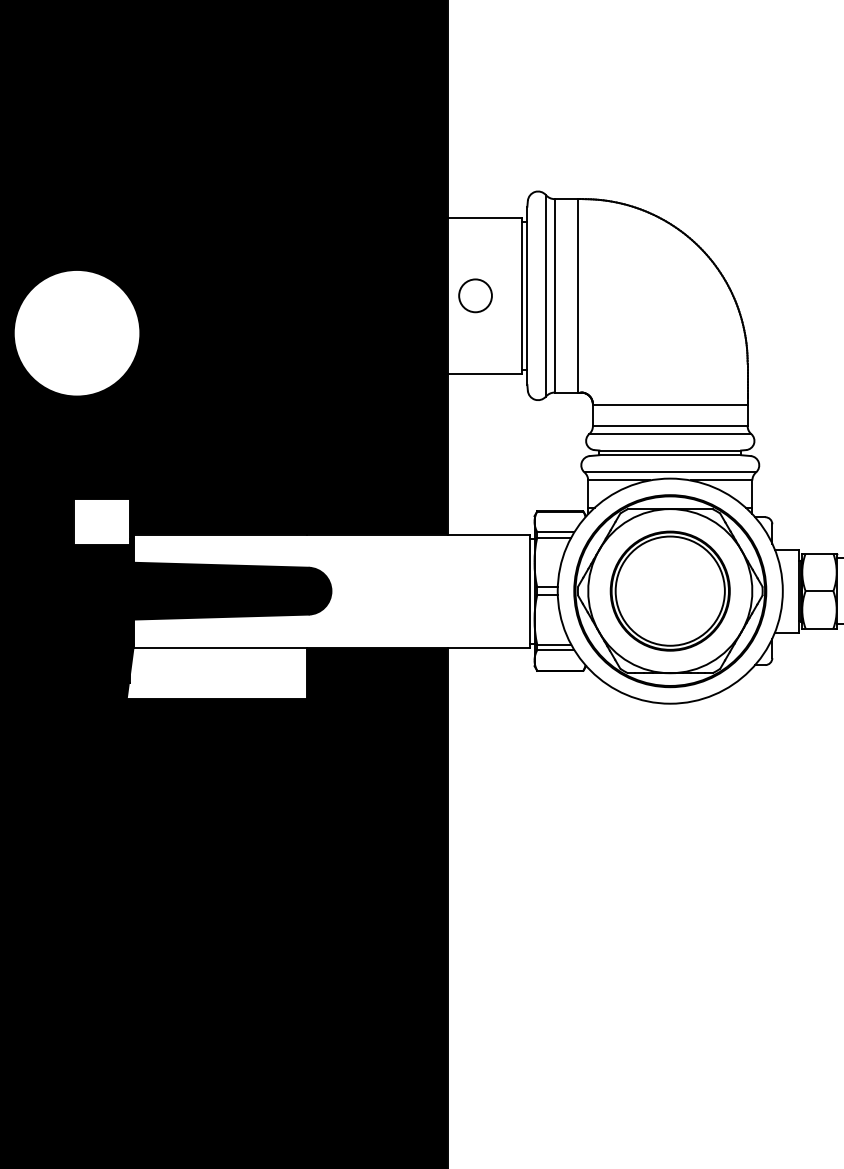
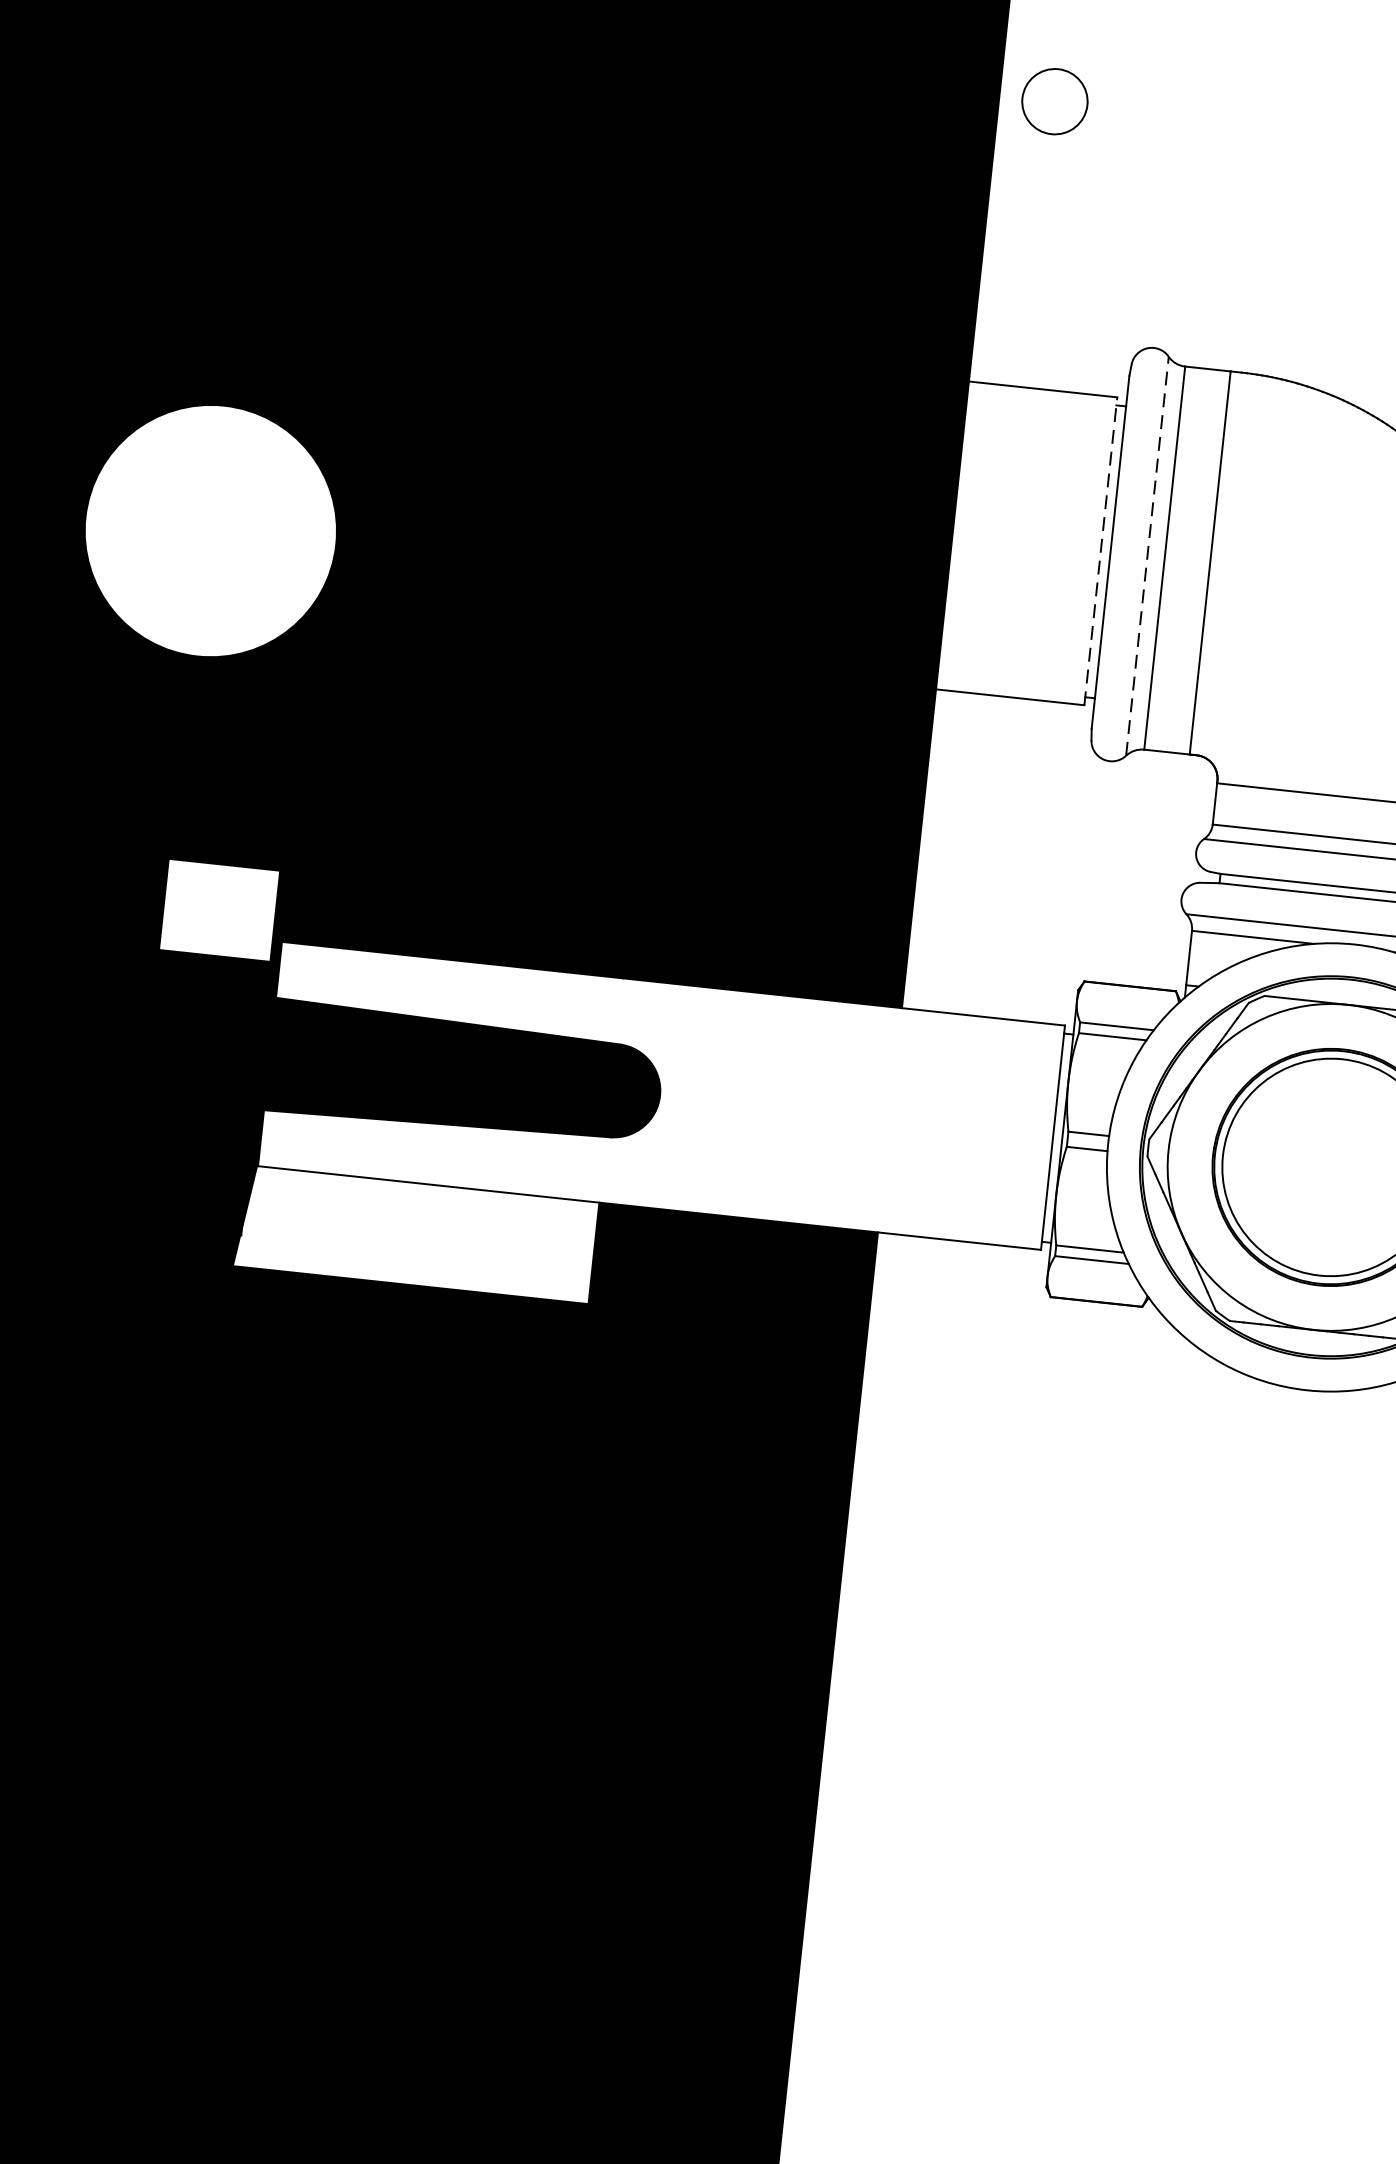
circle: (475, 295) -> (1054, 100), moved
line: (522, 295) -> (1100, 550), solid -> dashed
line: (545, 295) -> (1146, 555), solid -> dashed

